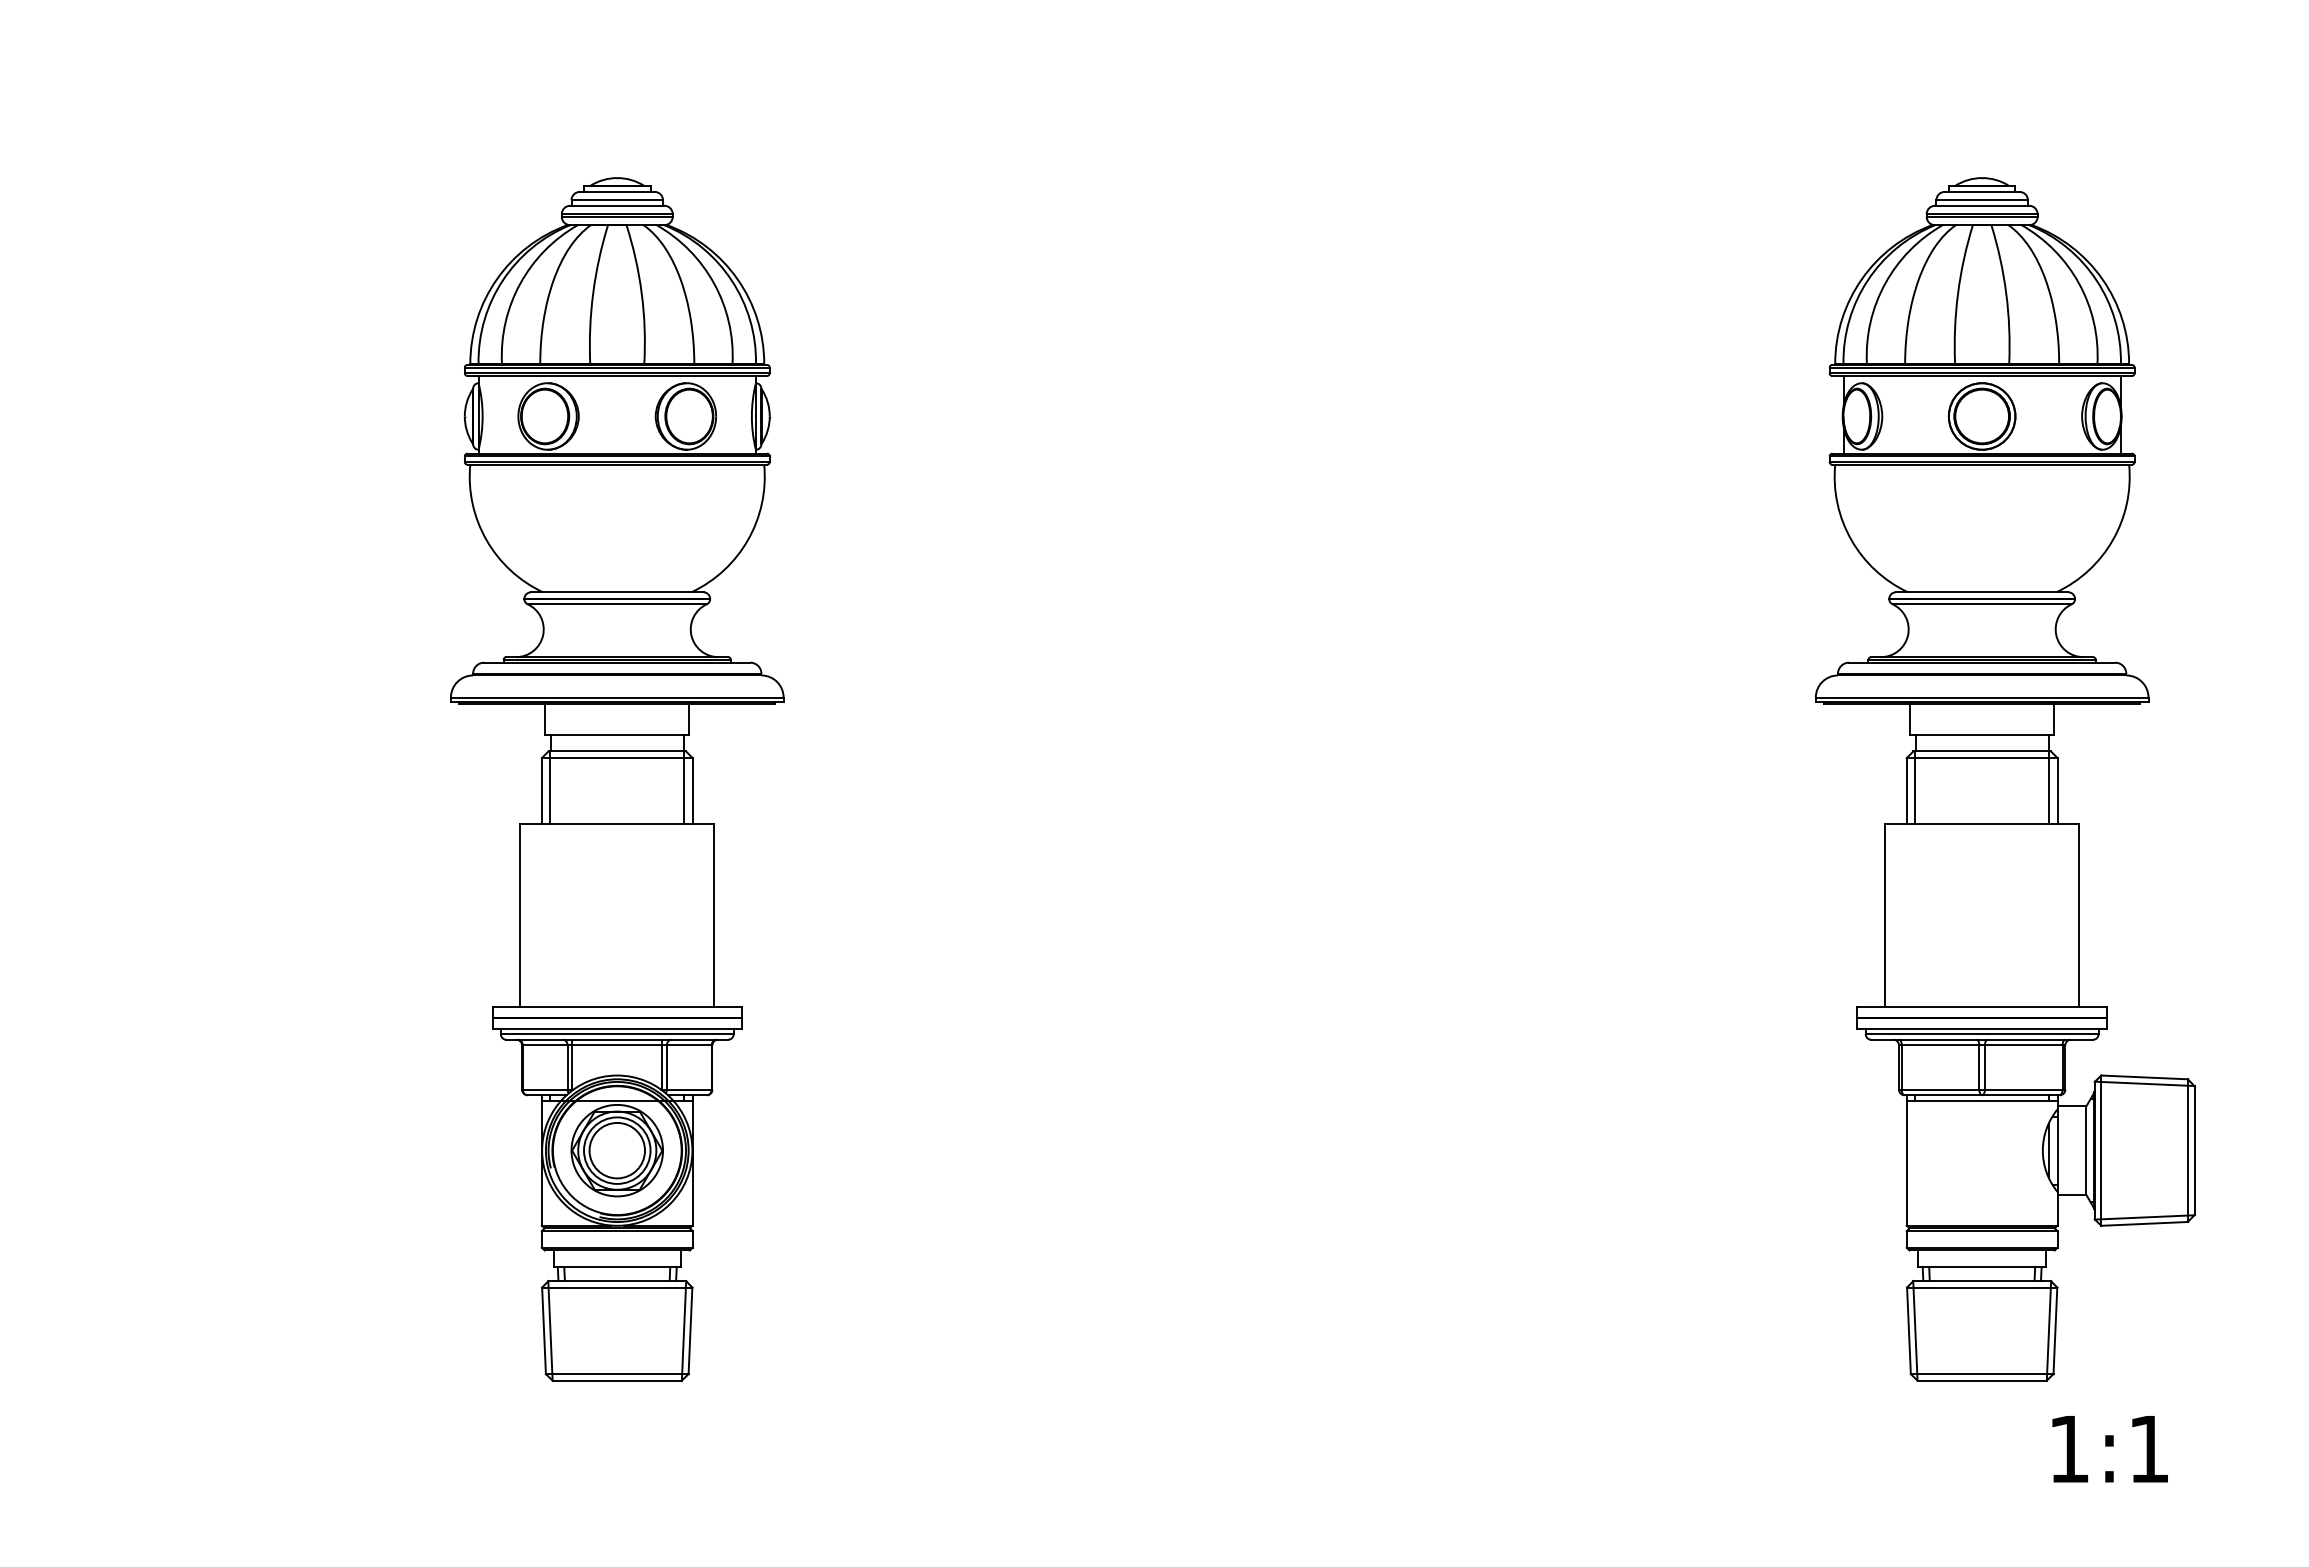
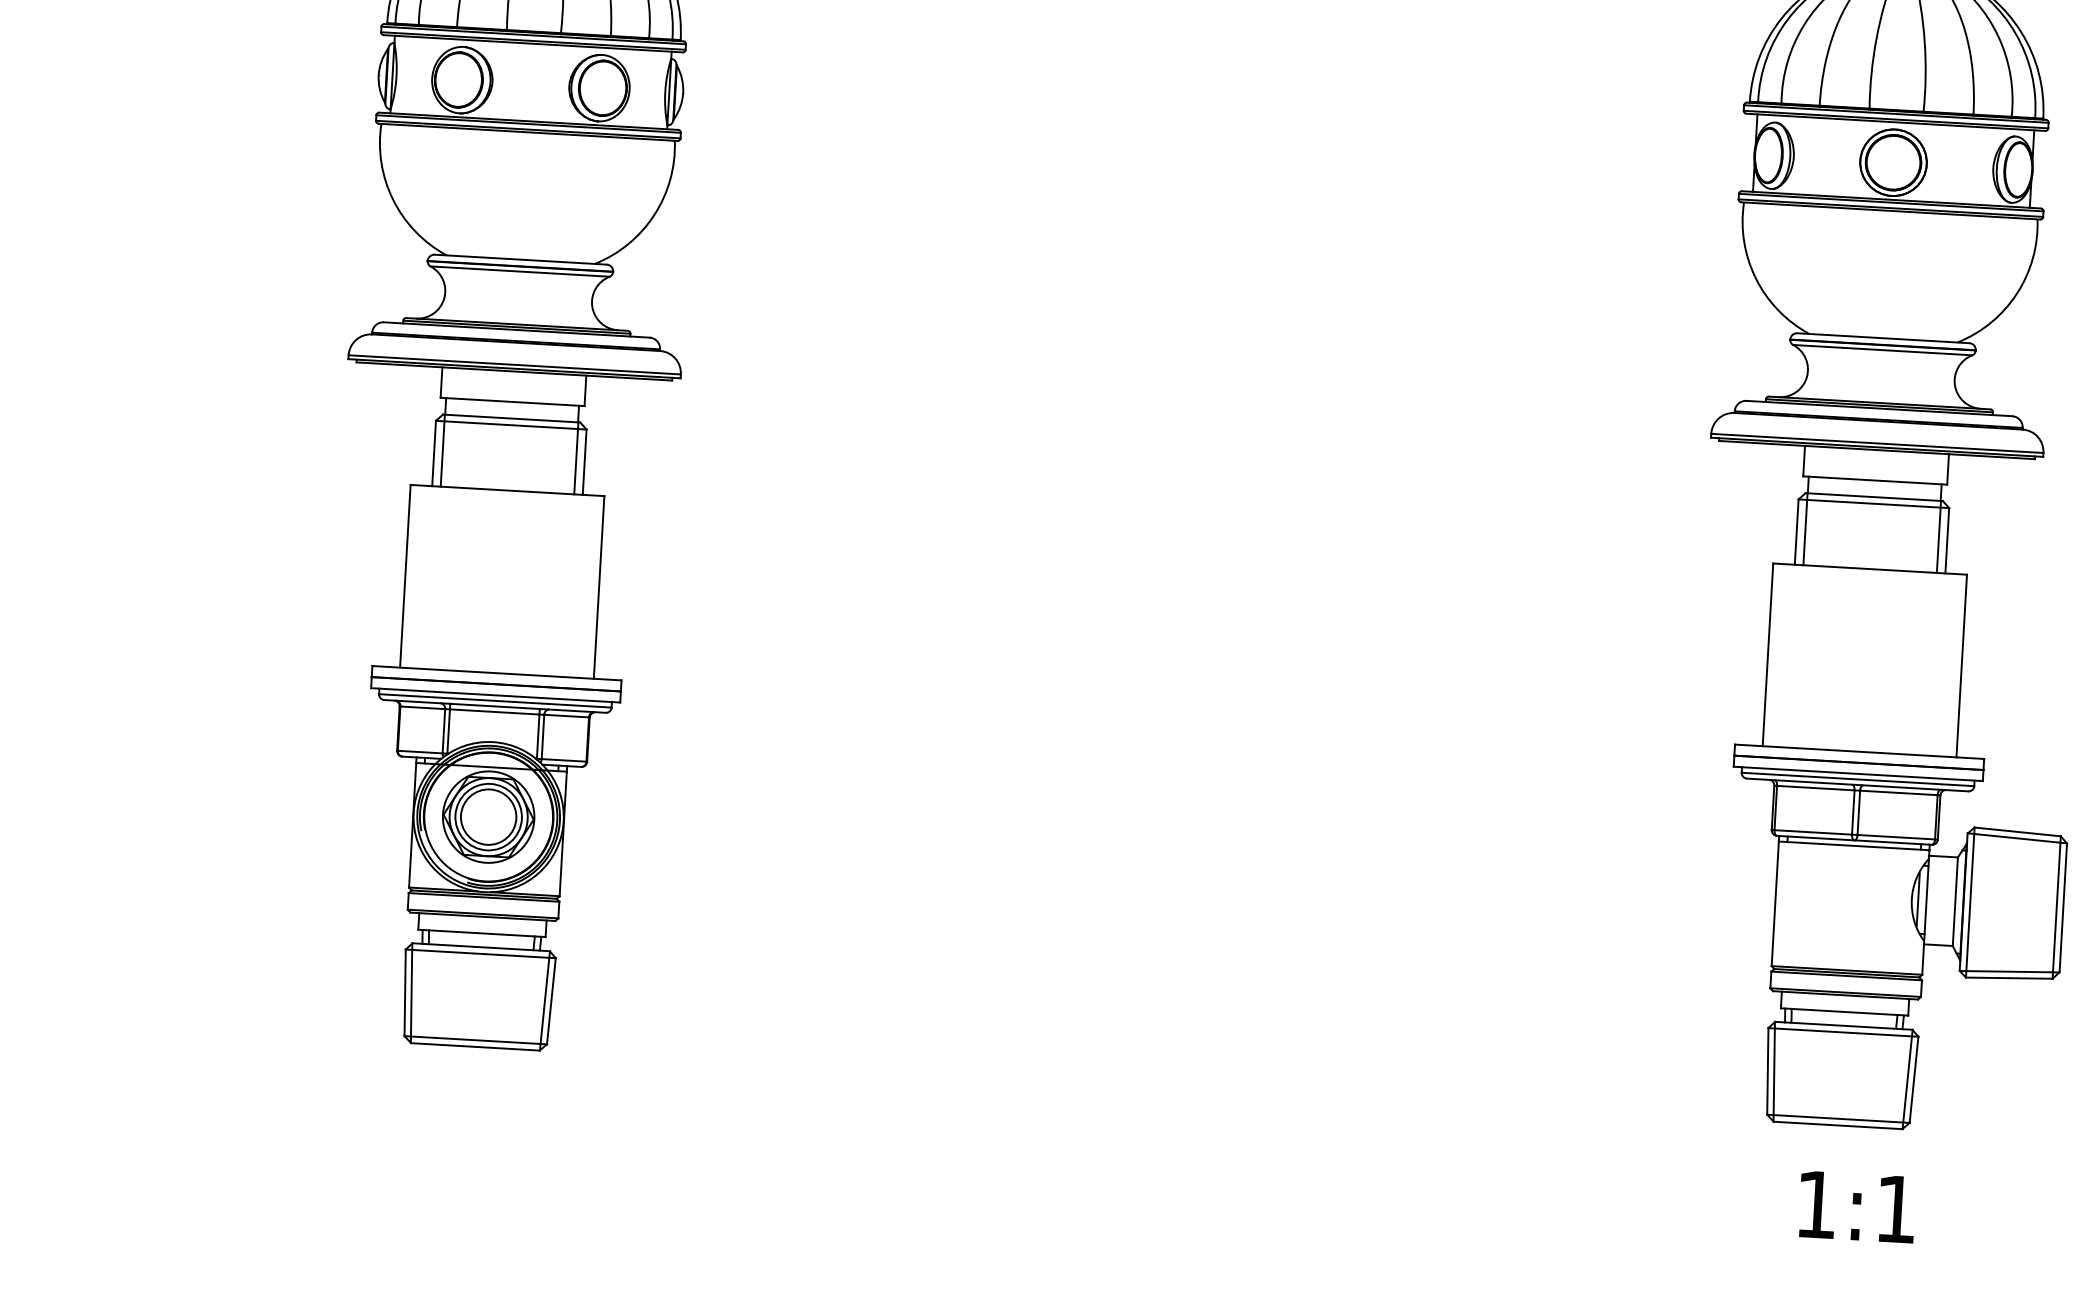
text: (2109, 1449) -> (1856, 1207), moved

